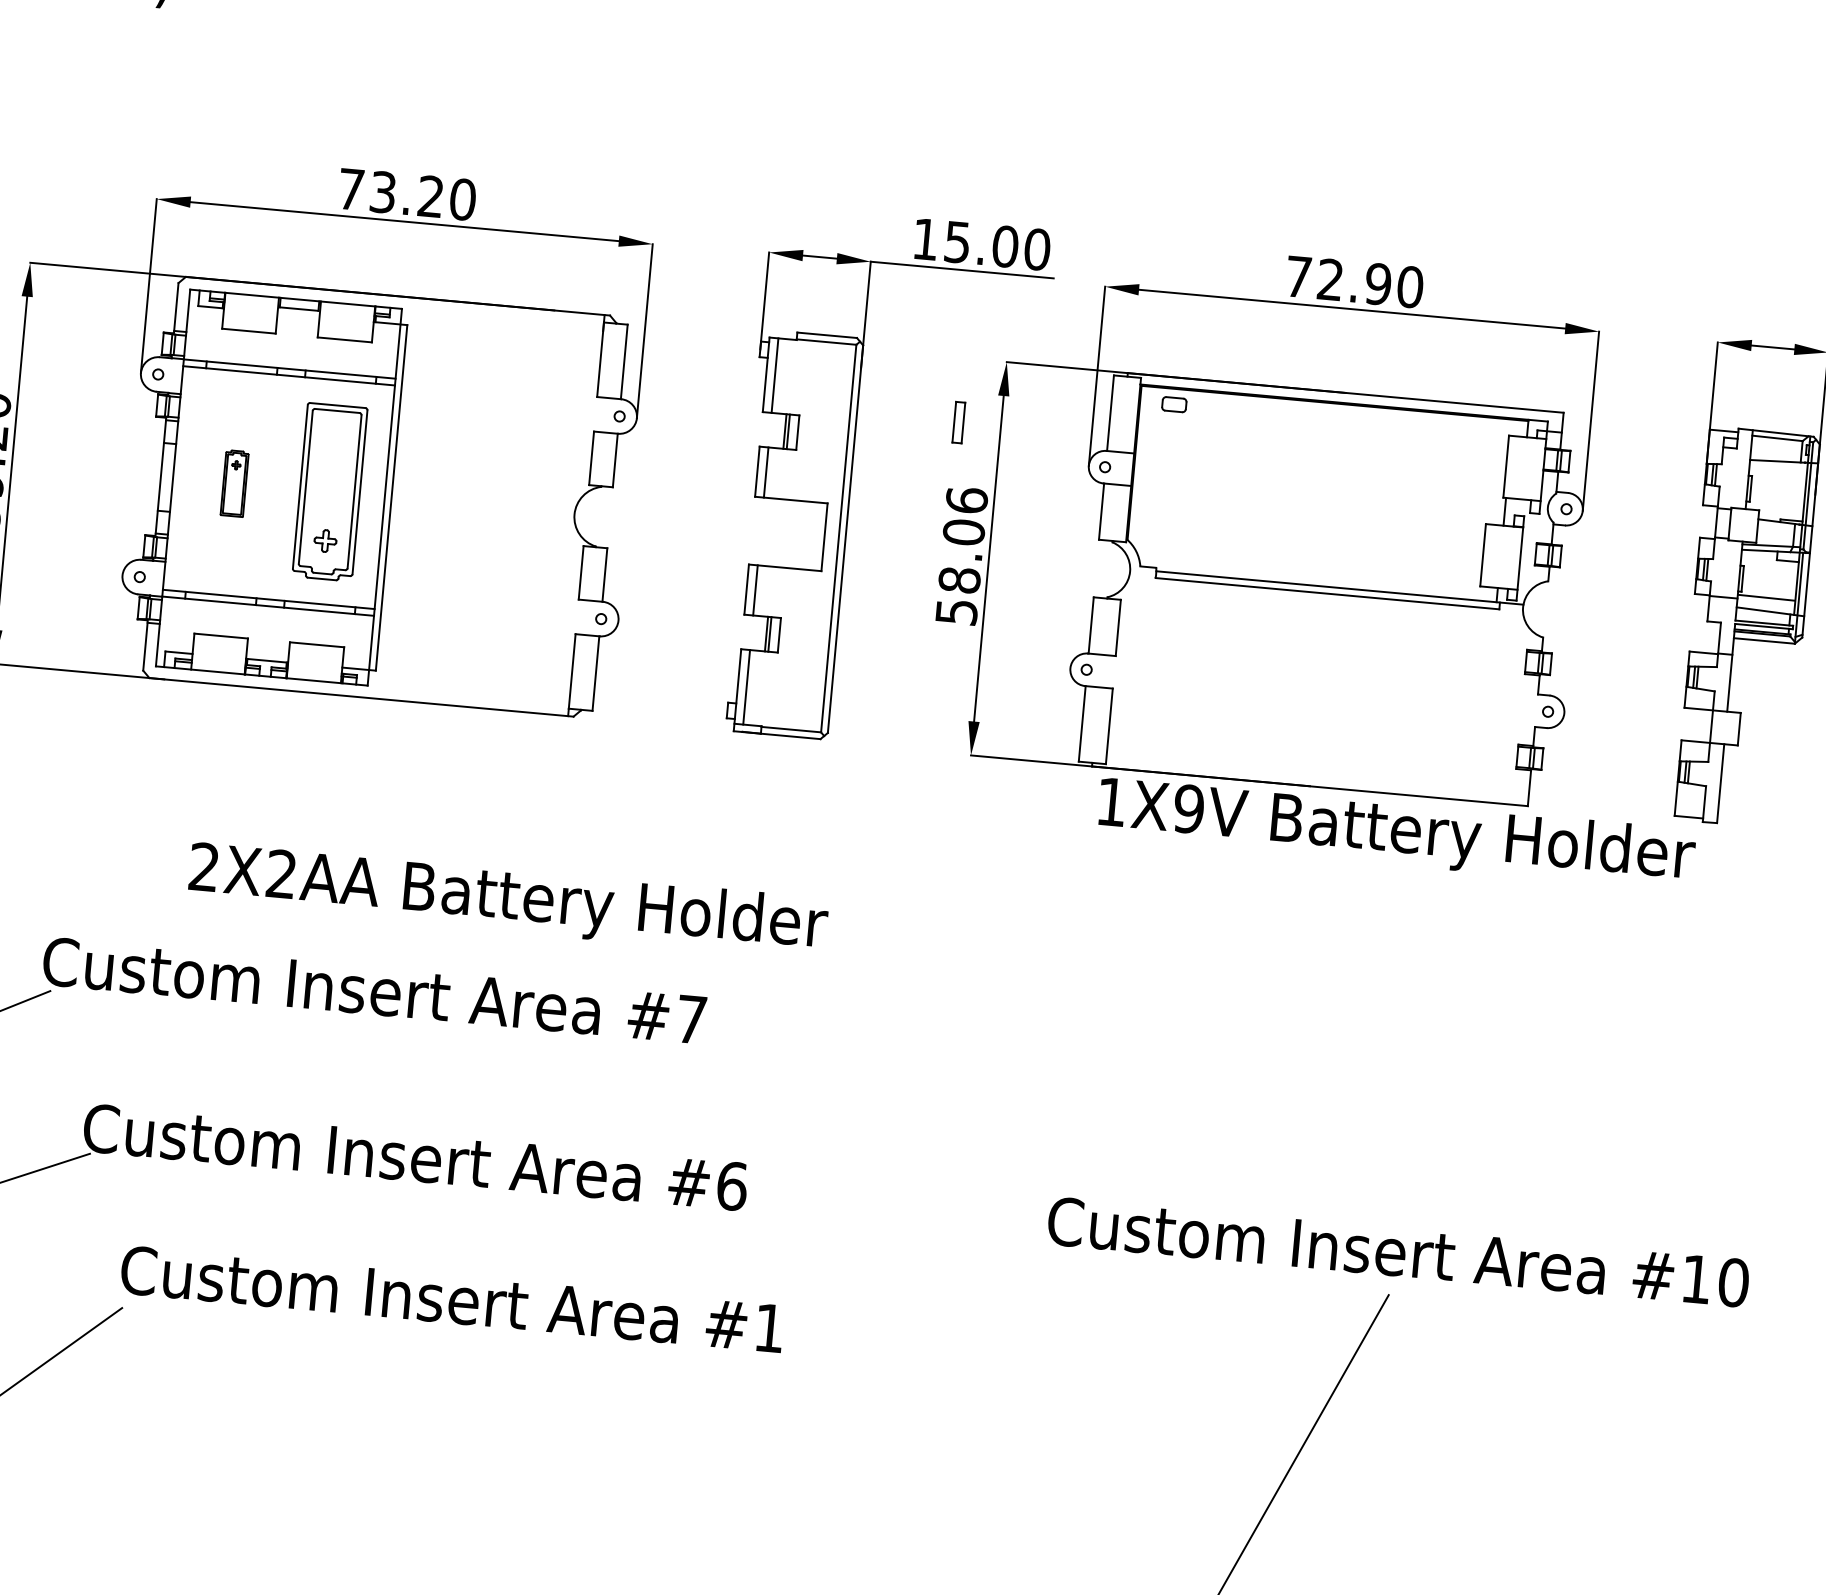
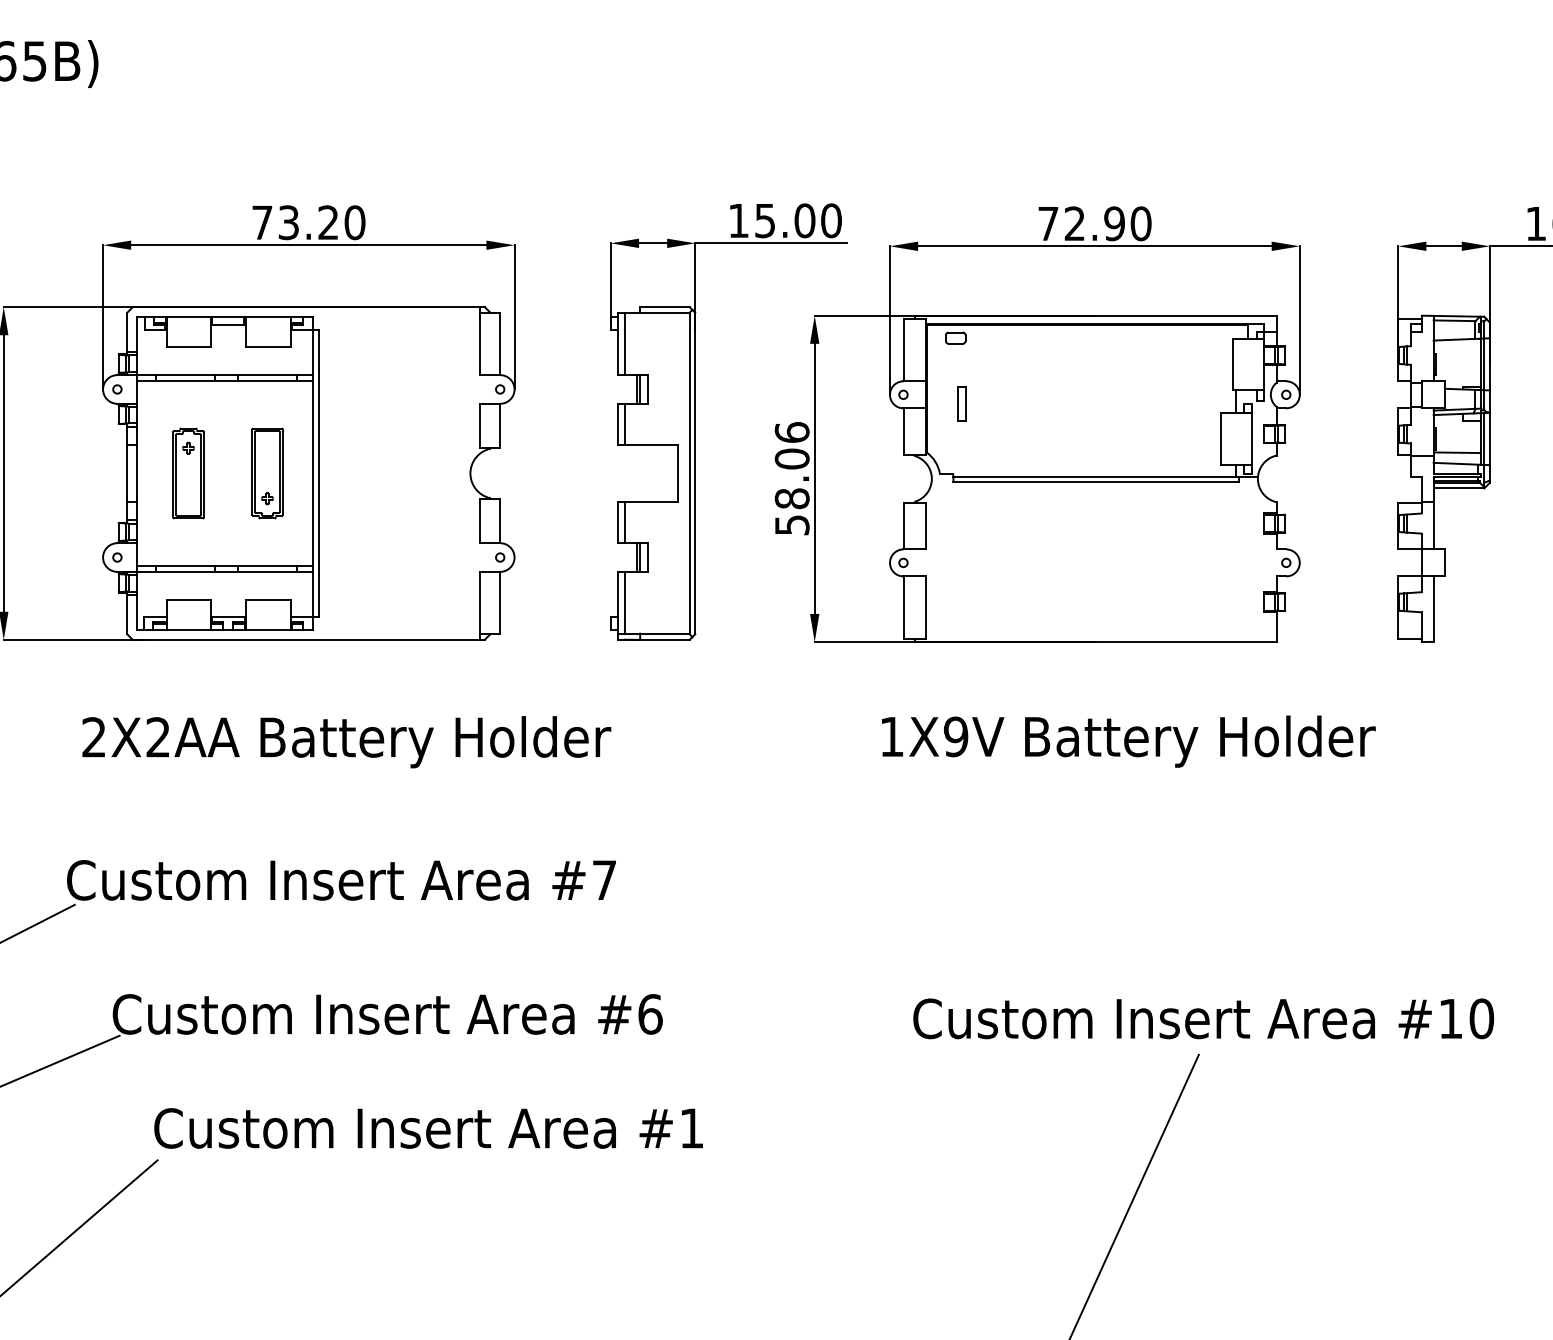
part: (958, 421) -> (961, 403), moved
part: (234, 483) -> (188, 473), size x1.67
part: (329, 492) -> (267, 473), size x0.62
text: (1396, 833) -> (1128, 741), moved
text: (507, 900) -> (346, 742), moved

